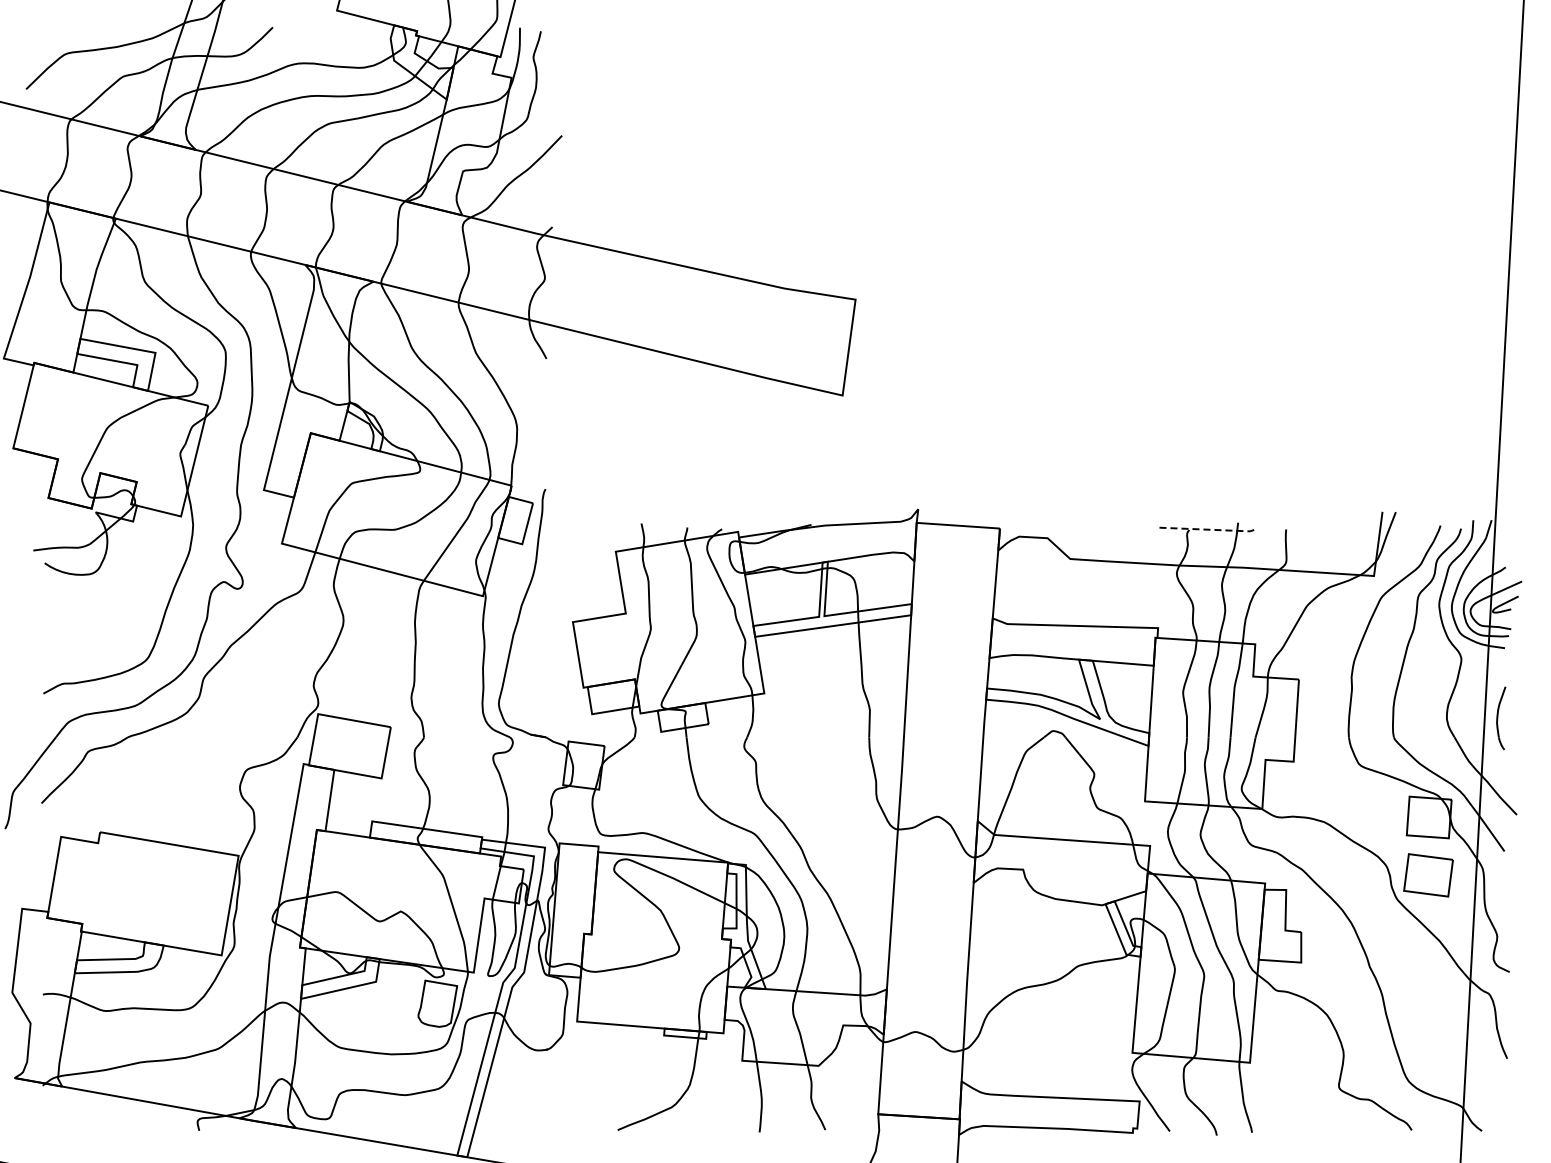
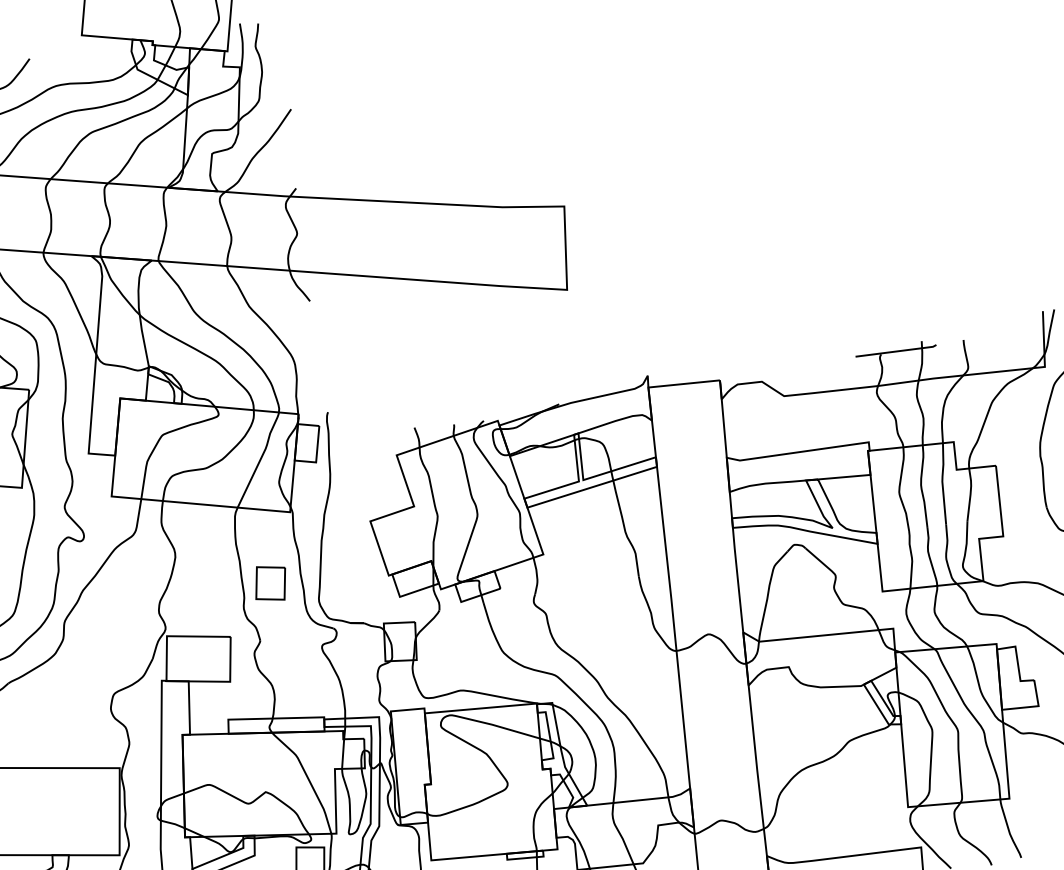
line: (1208, 529) -> (897, 351), dashed -> solid
part: (446, 673) -> (270, 583), added

